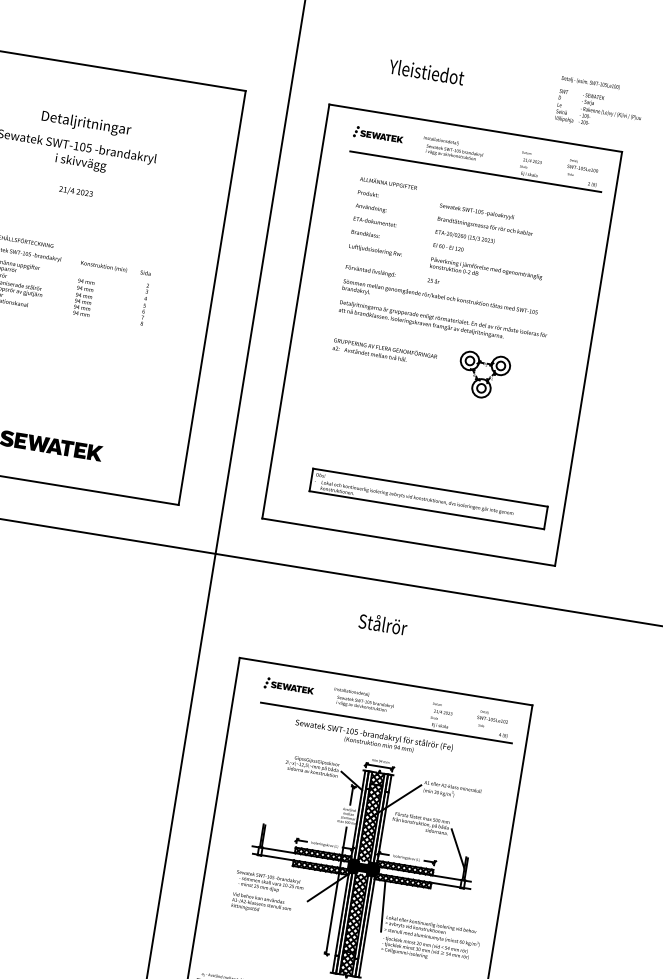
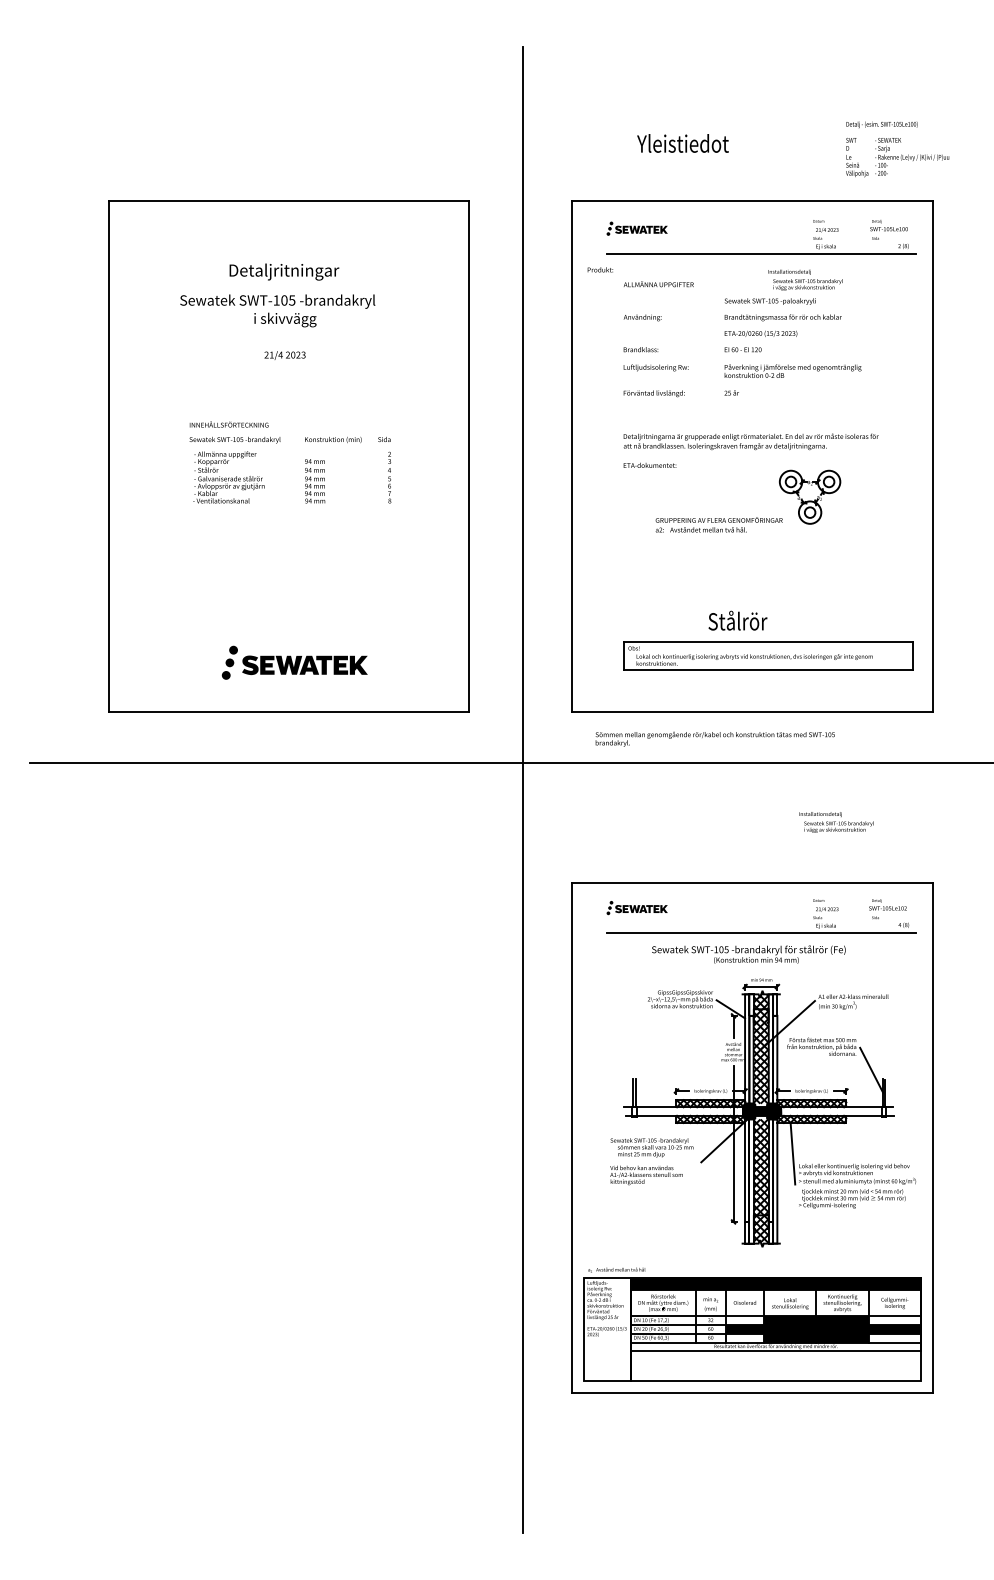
text: (453, 148) -> (805, 279), moved
text: (368, 193) -> (600, 269), moved
text: (374, 221) -> (649, 464), moved
text: (439, 299) -> (714, 738), moved
text: (384, 351) -> (718, 524), moved
text: (382, 623) -> (737, 620), moved
text: (363, 700) -> (836, 822), moved

